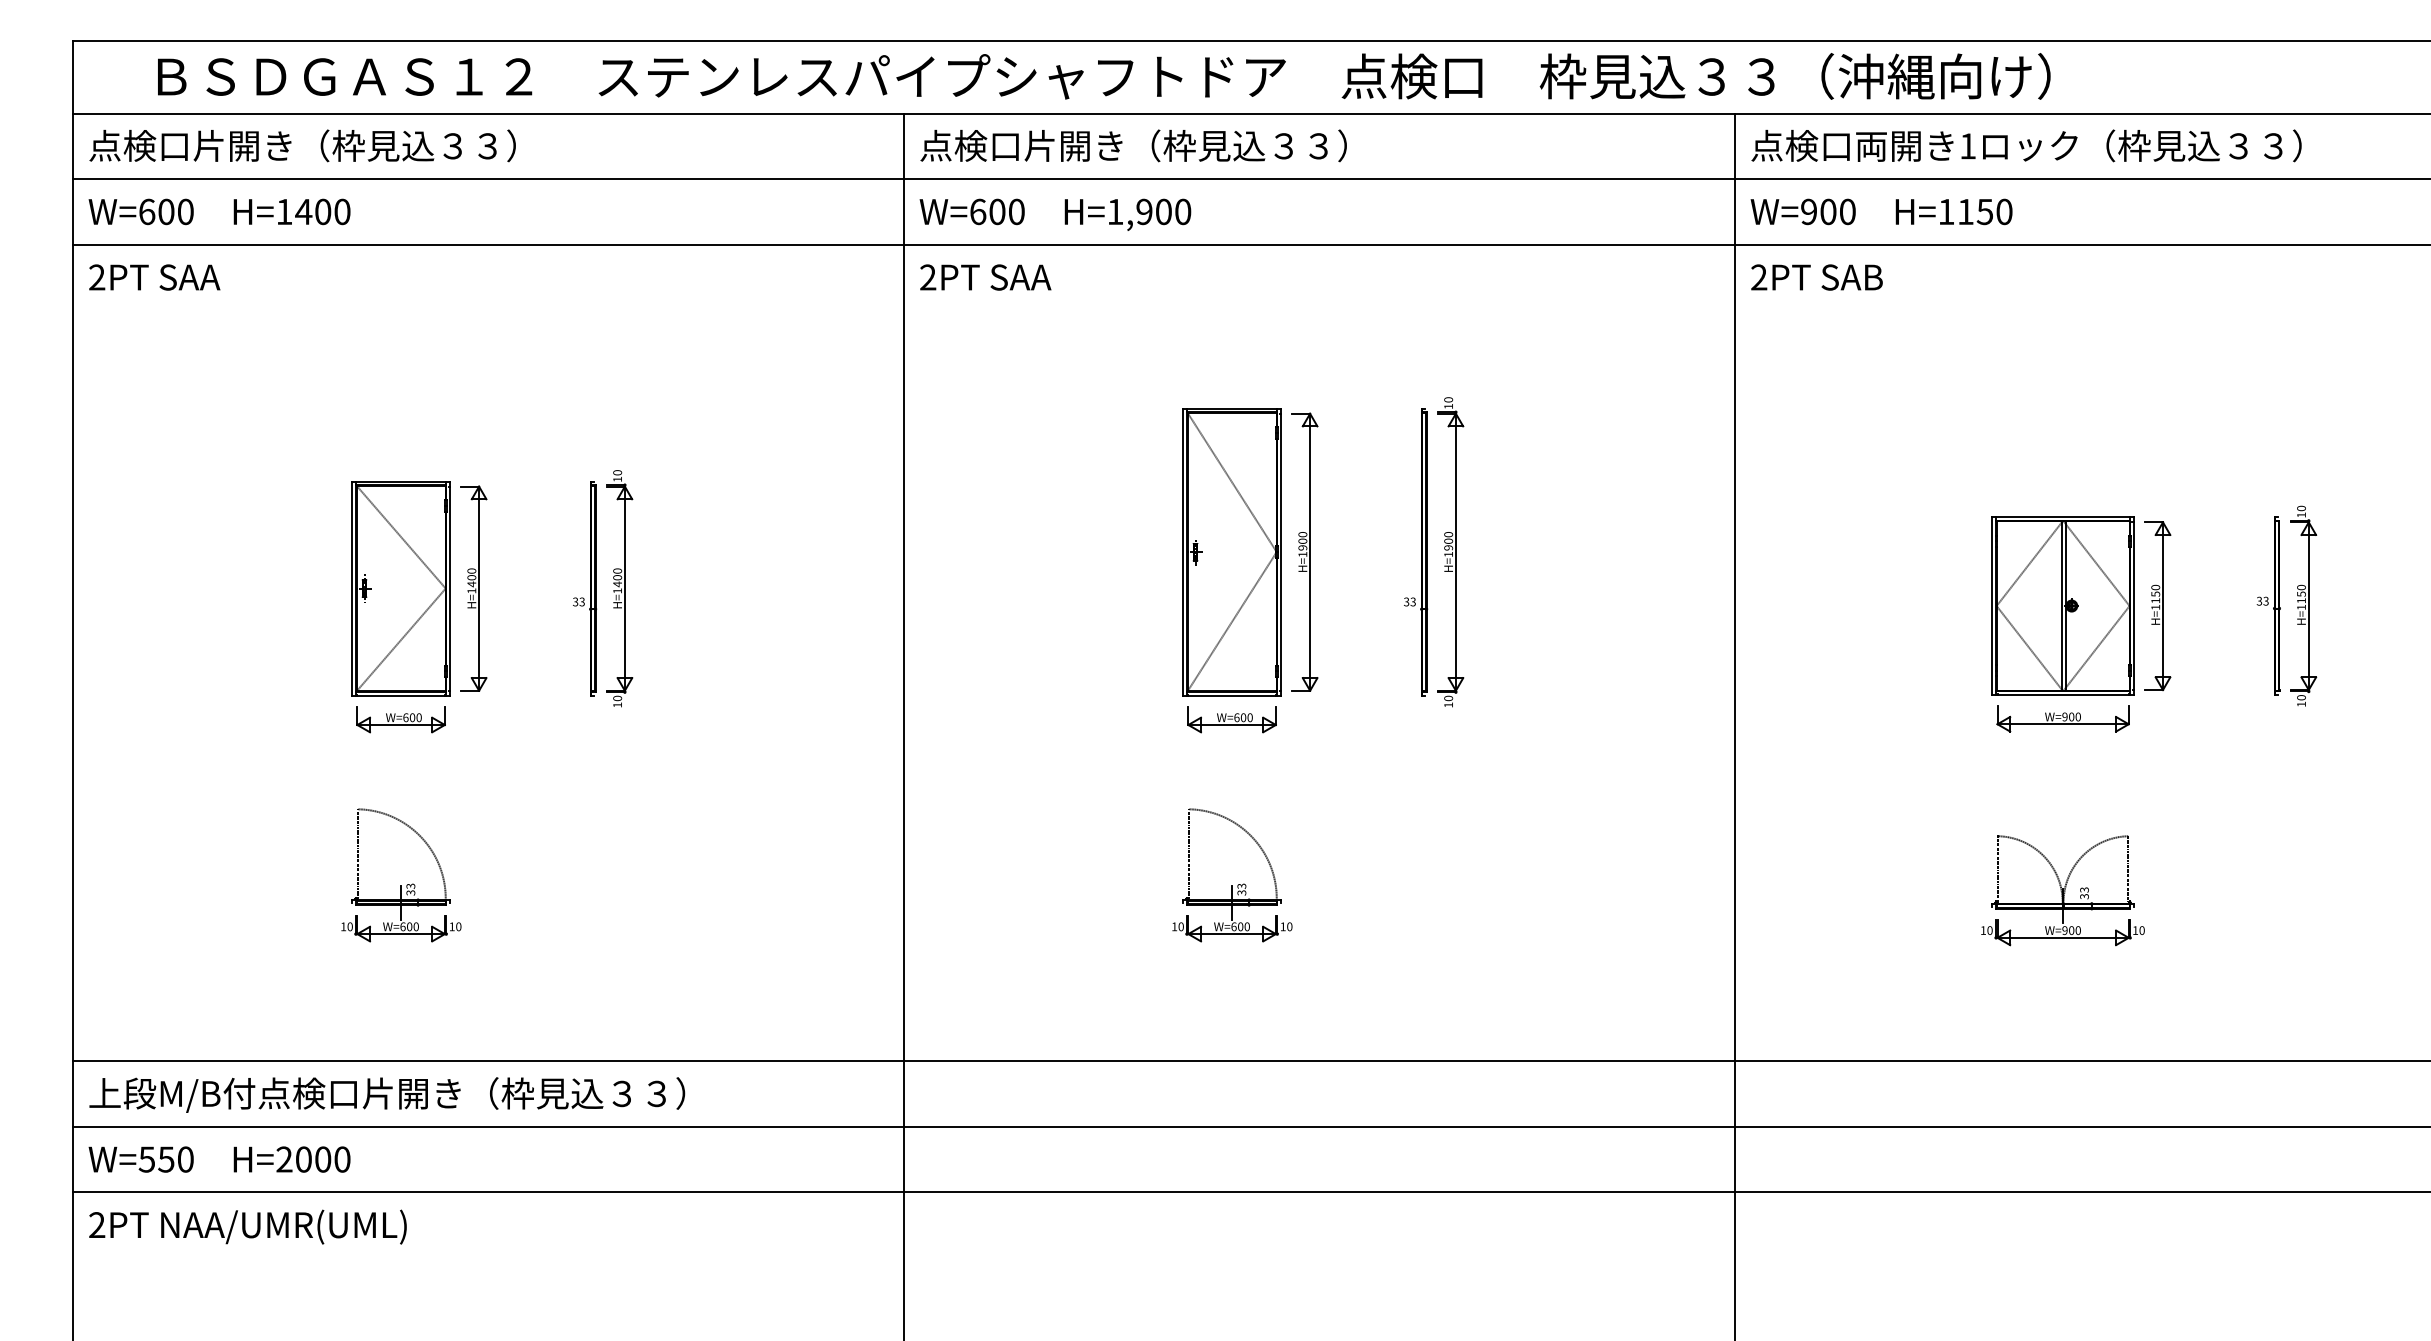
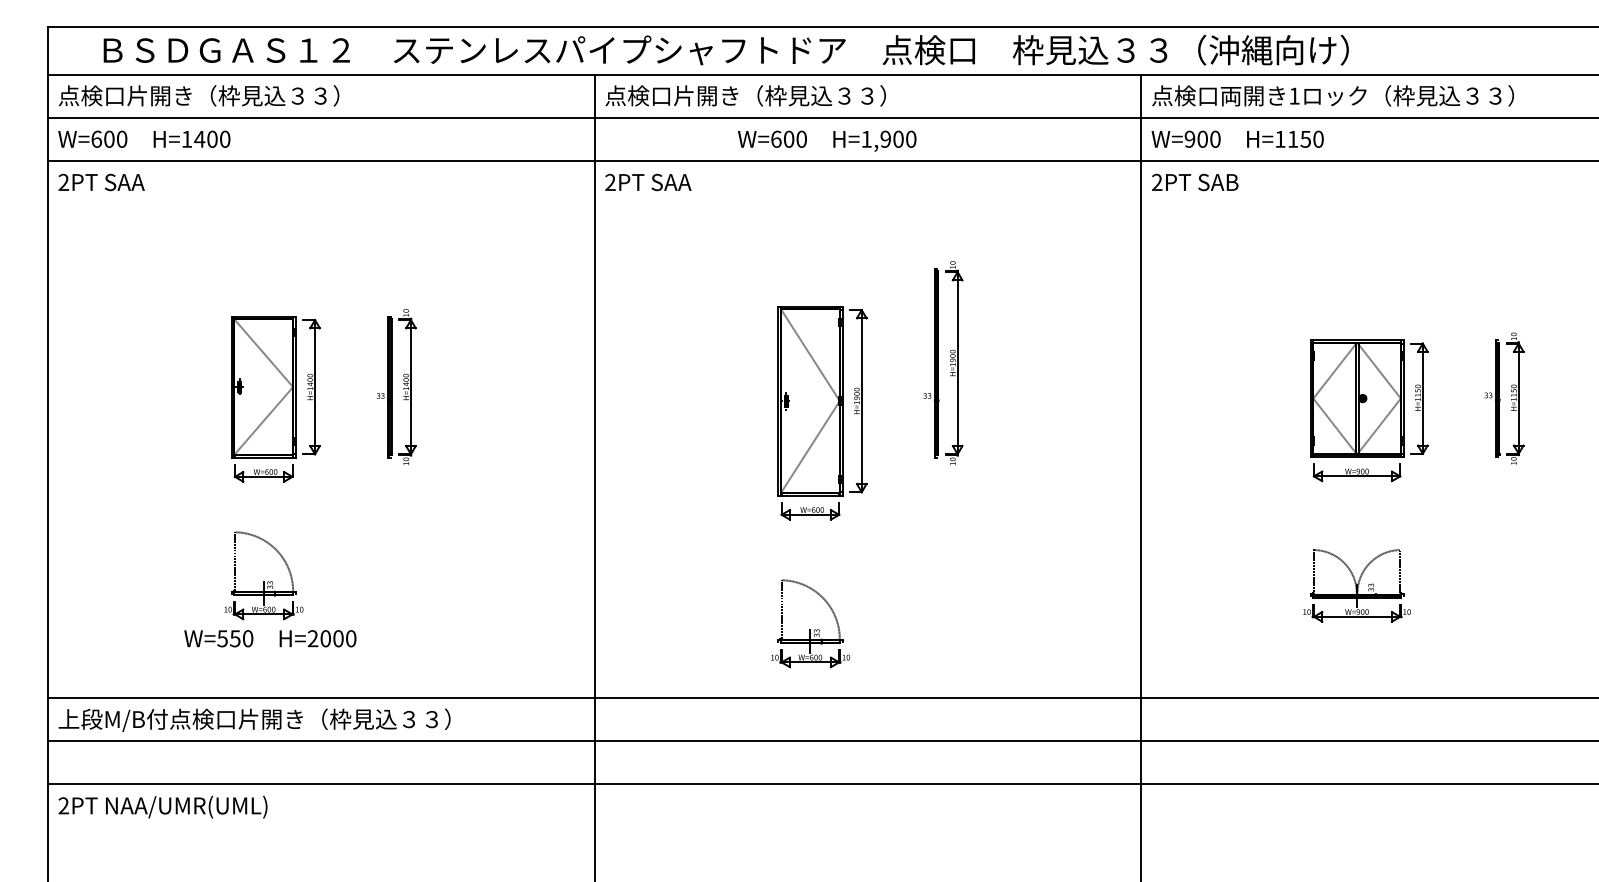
text: (1055, 213) -> (827, 140), moved
part: (1250, 570) -> (822, 413), moved
part: (1232, 874) -> (810, 623), moved
text: (219, 1159) -> (270, 638), moved

